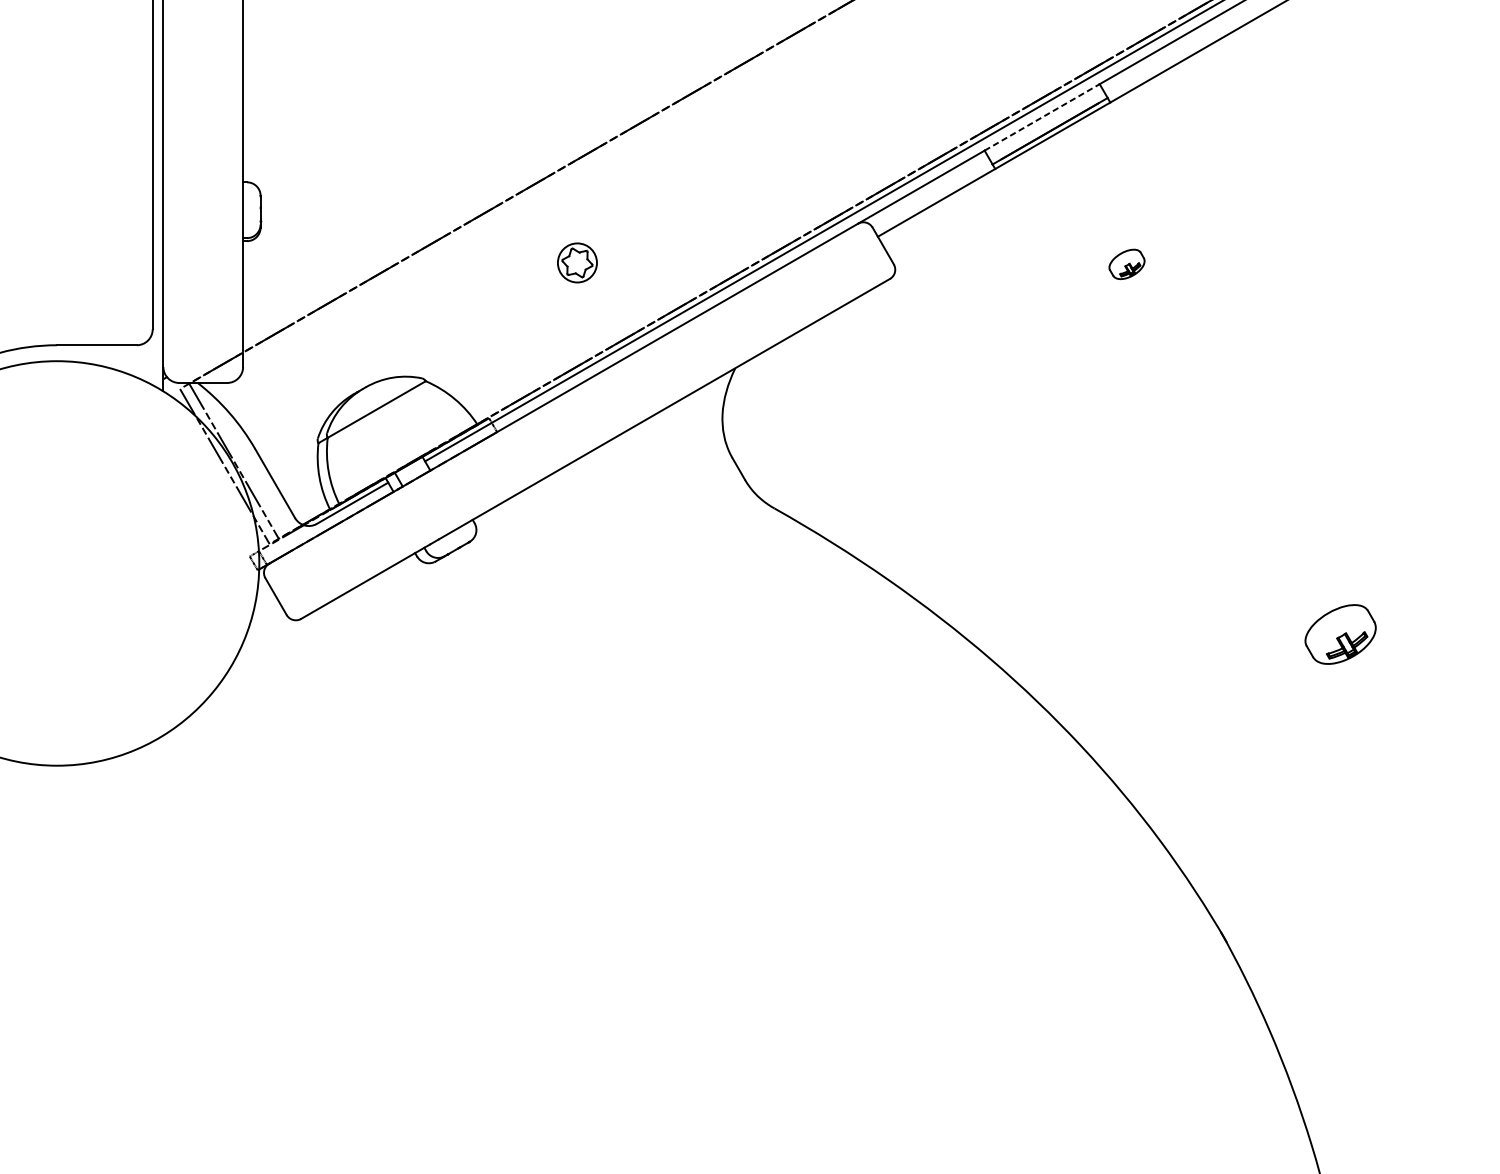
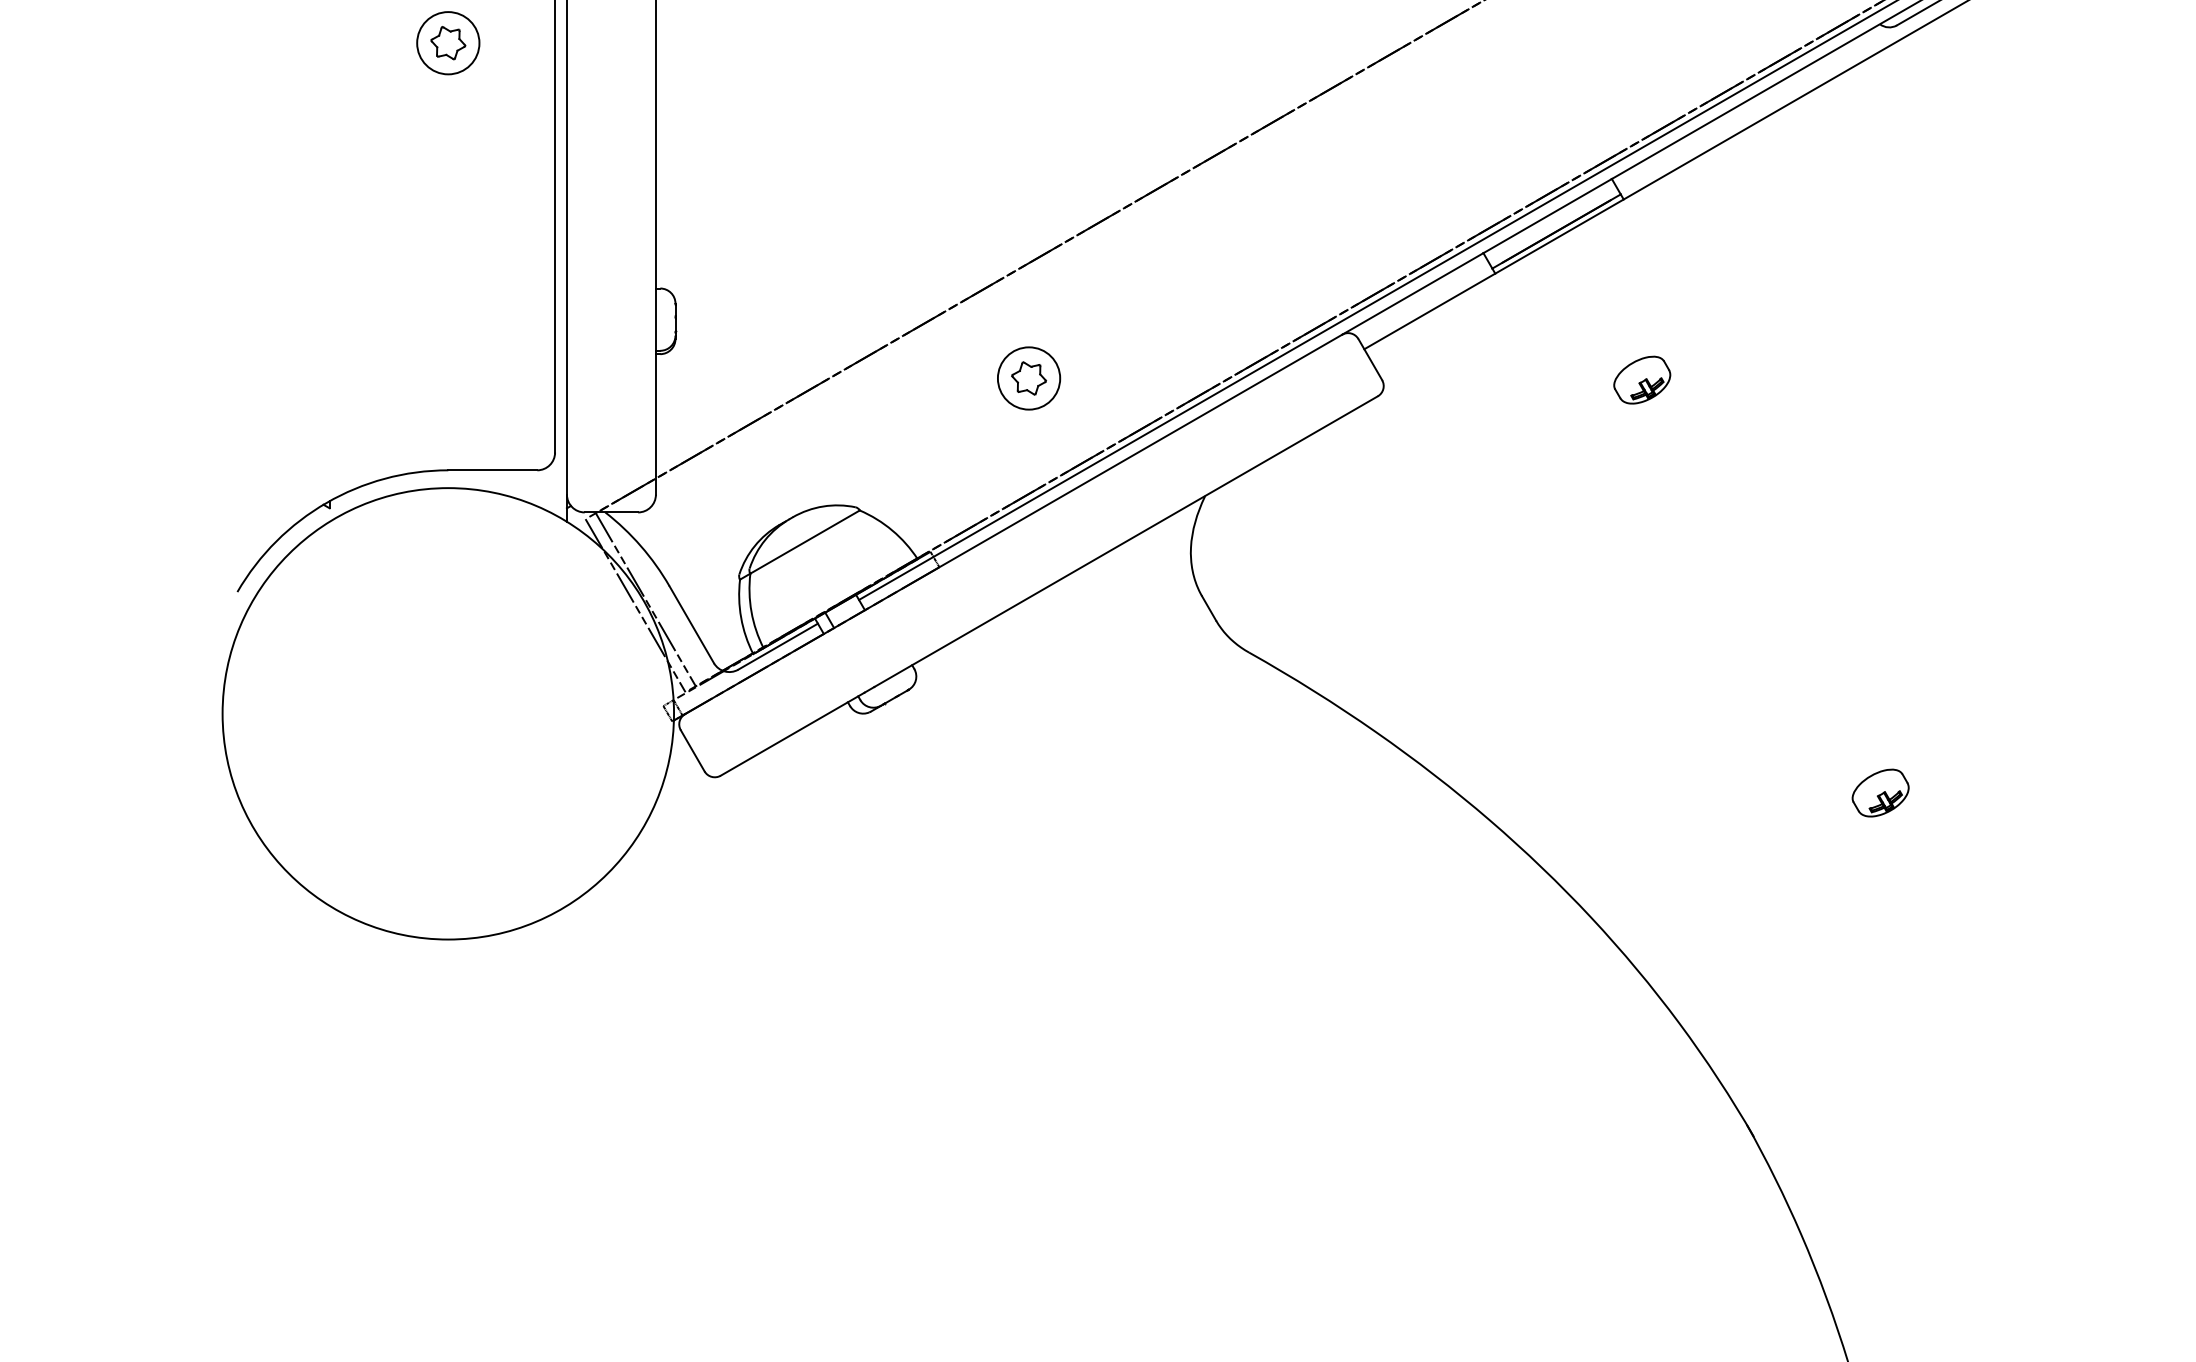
line: (1042, 116) -> (1548, 215), dashed -> solid
circle: (576, 262) -> (1028, 378), size x1.43
part: (1127, 263) -> (1642, 379), size x1.43
part: (1340, 633) -> (1880, 792), size x0.71

